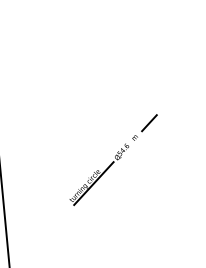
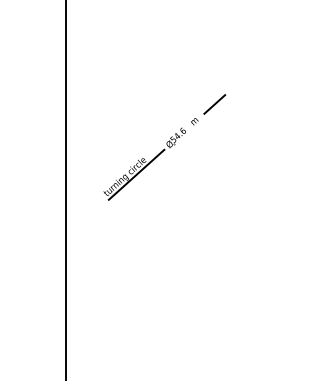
part: (113, 160) -> (164, 147), moved

